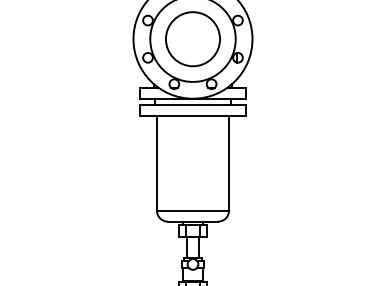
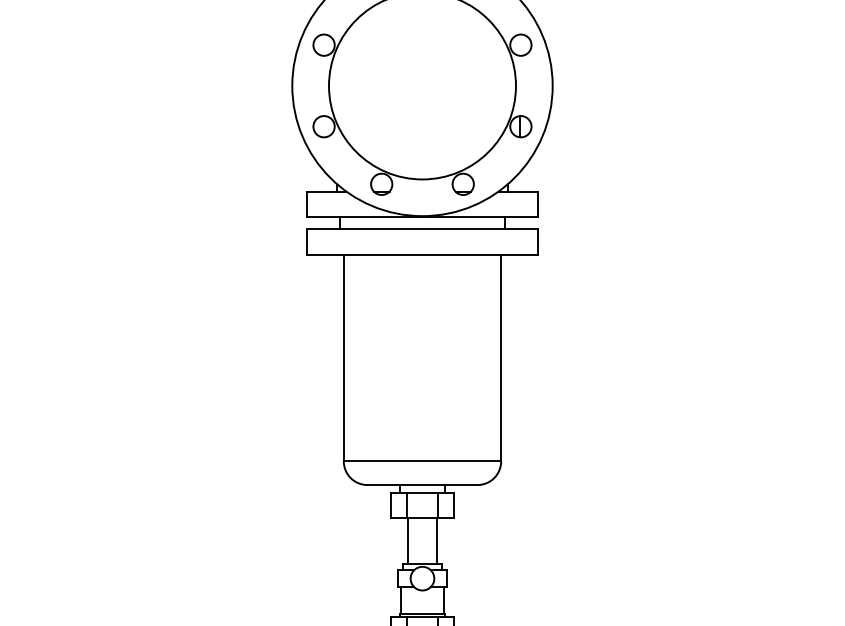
circle: (192, 39) -> (421, 86), removed

